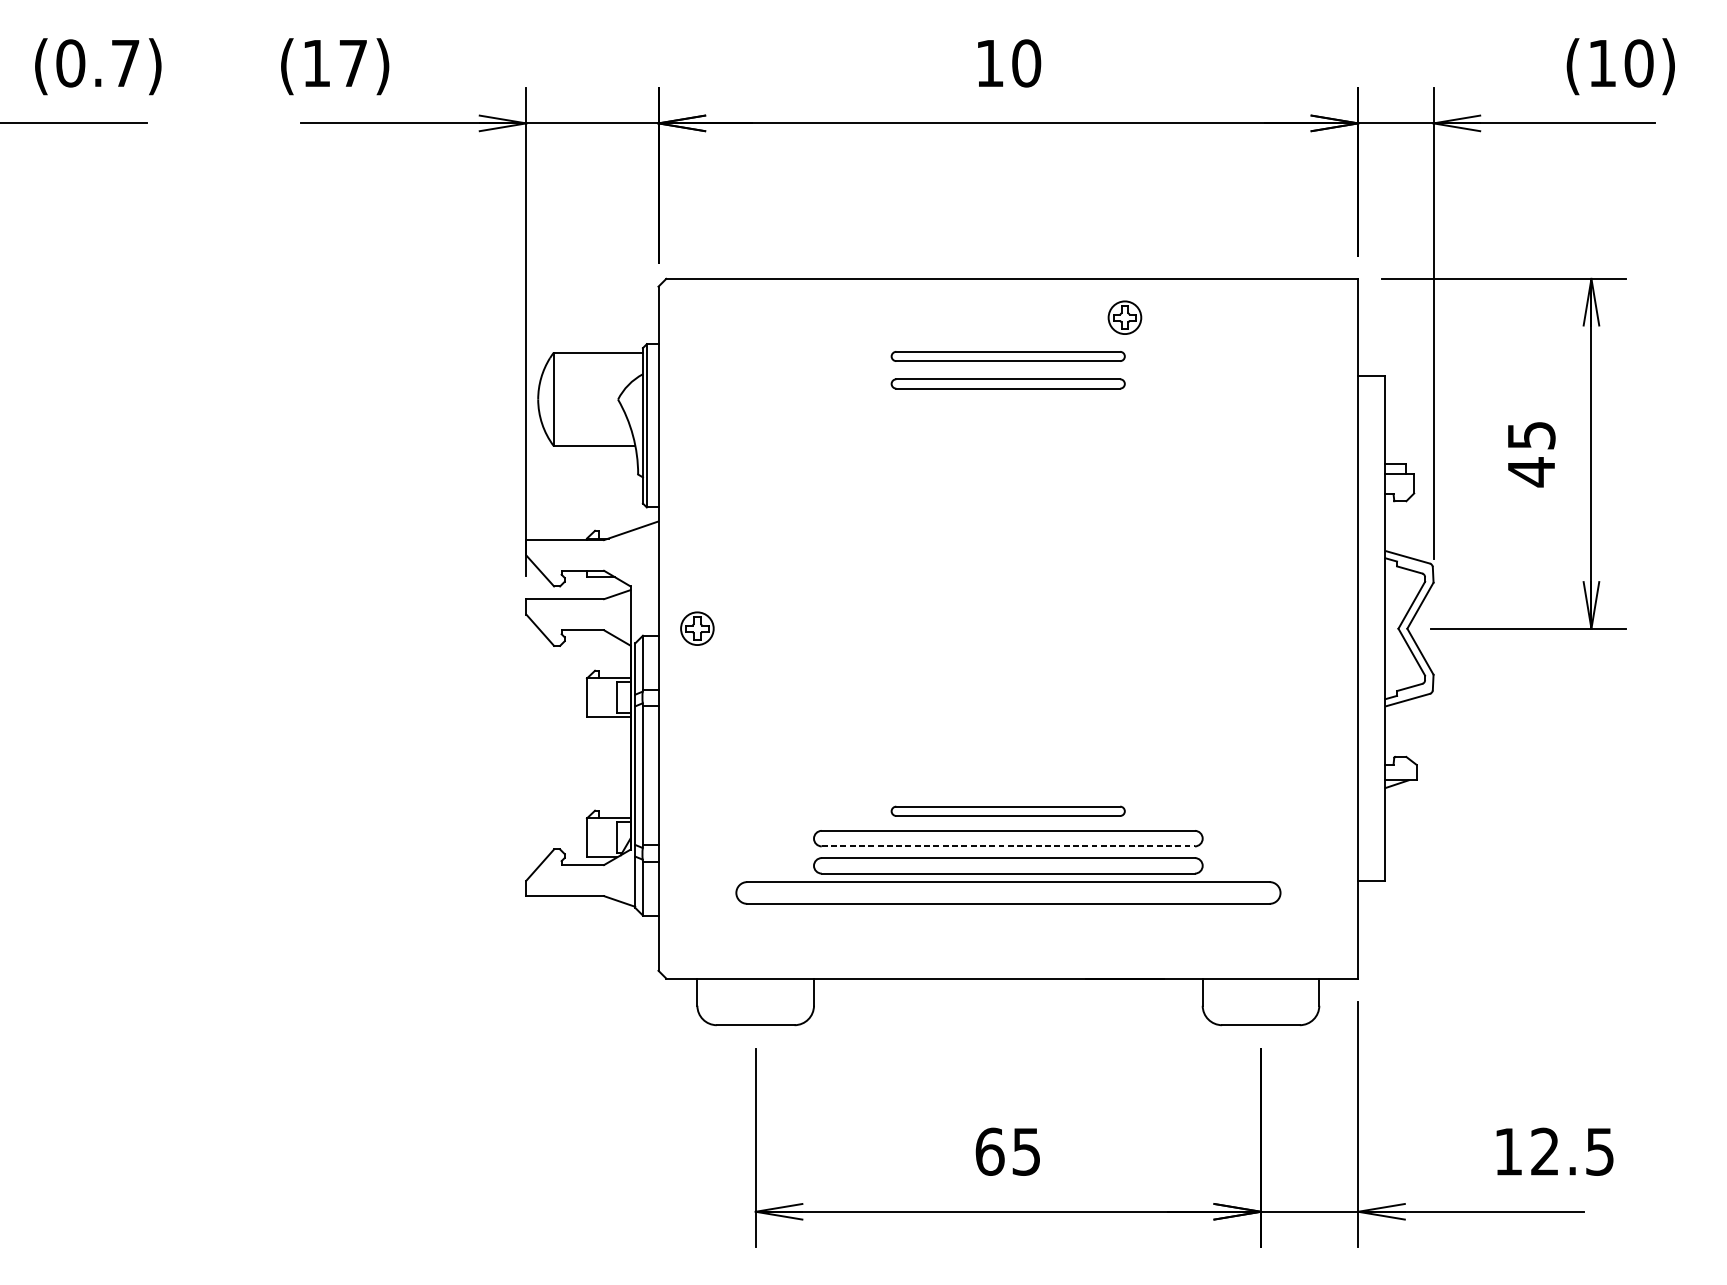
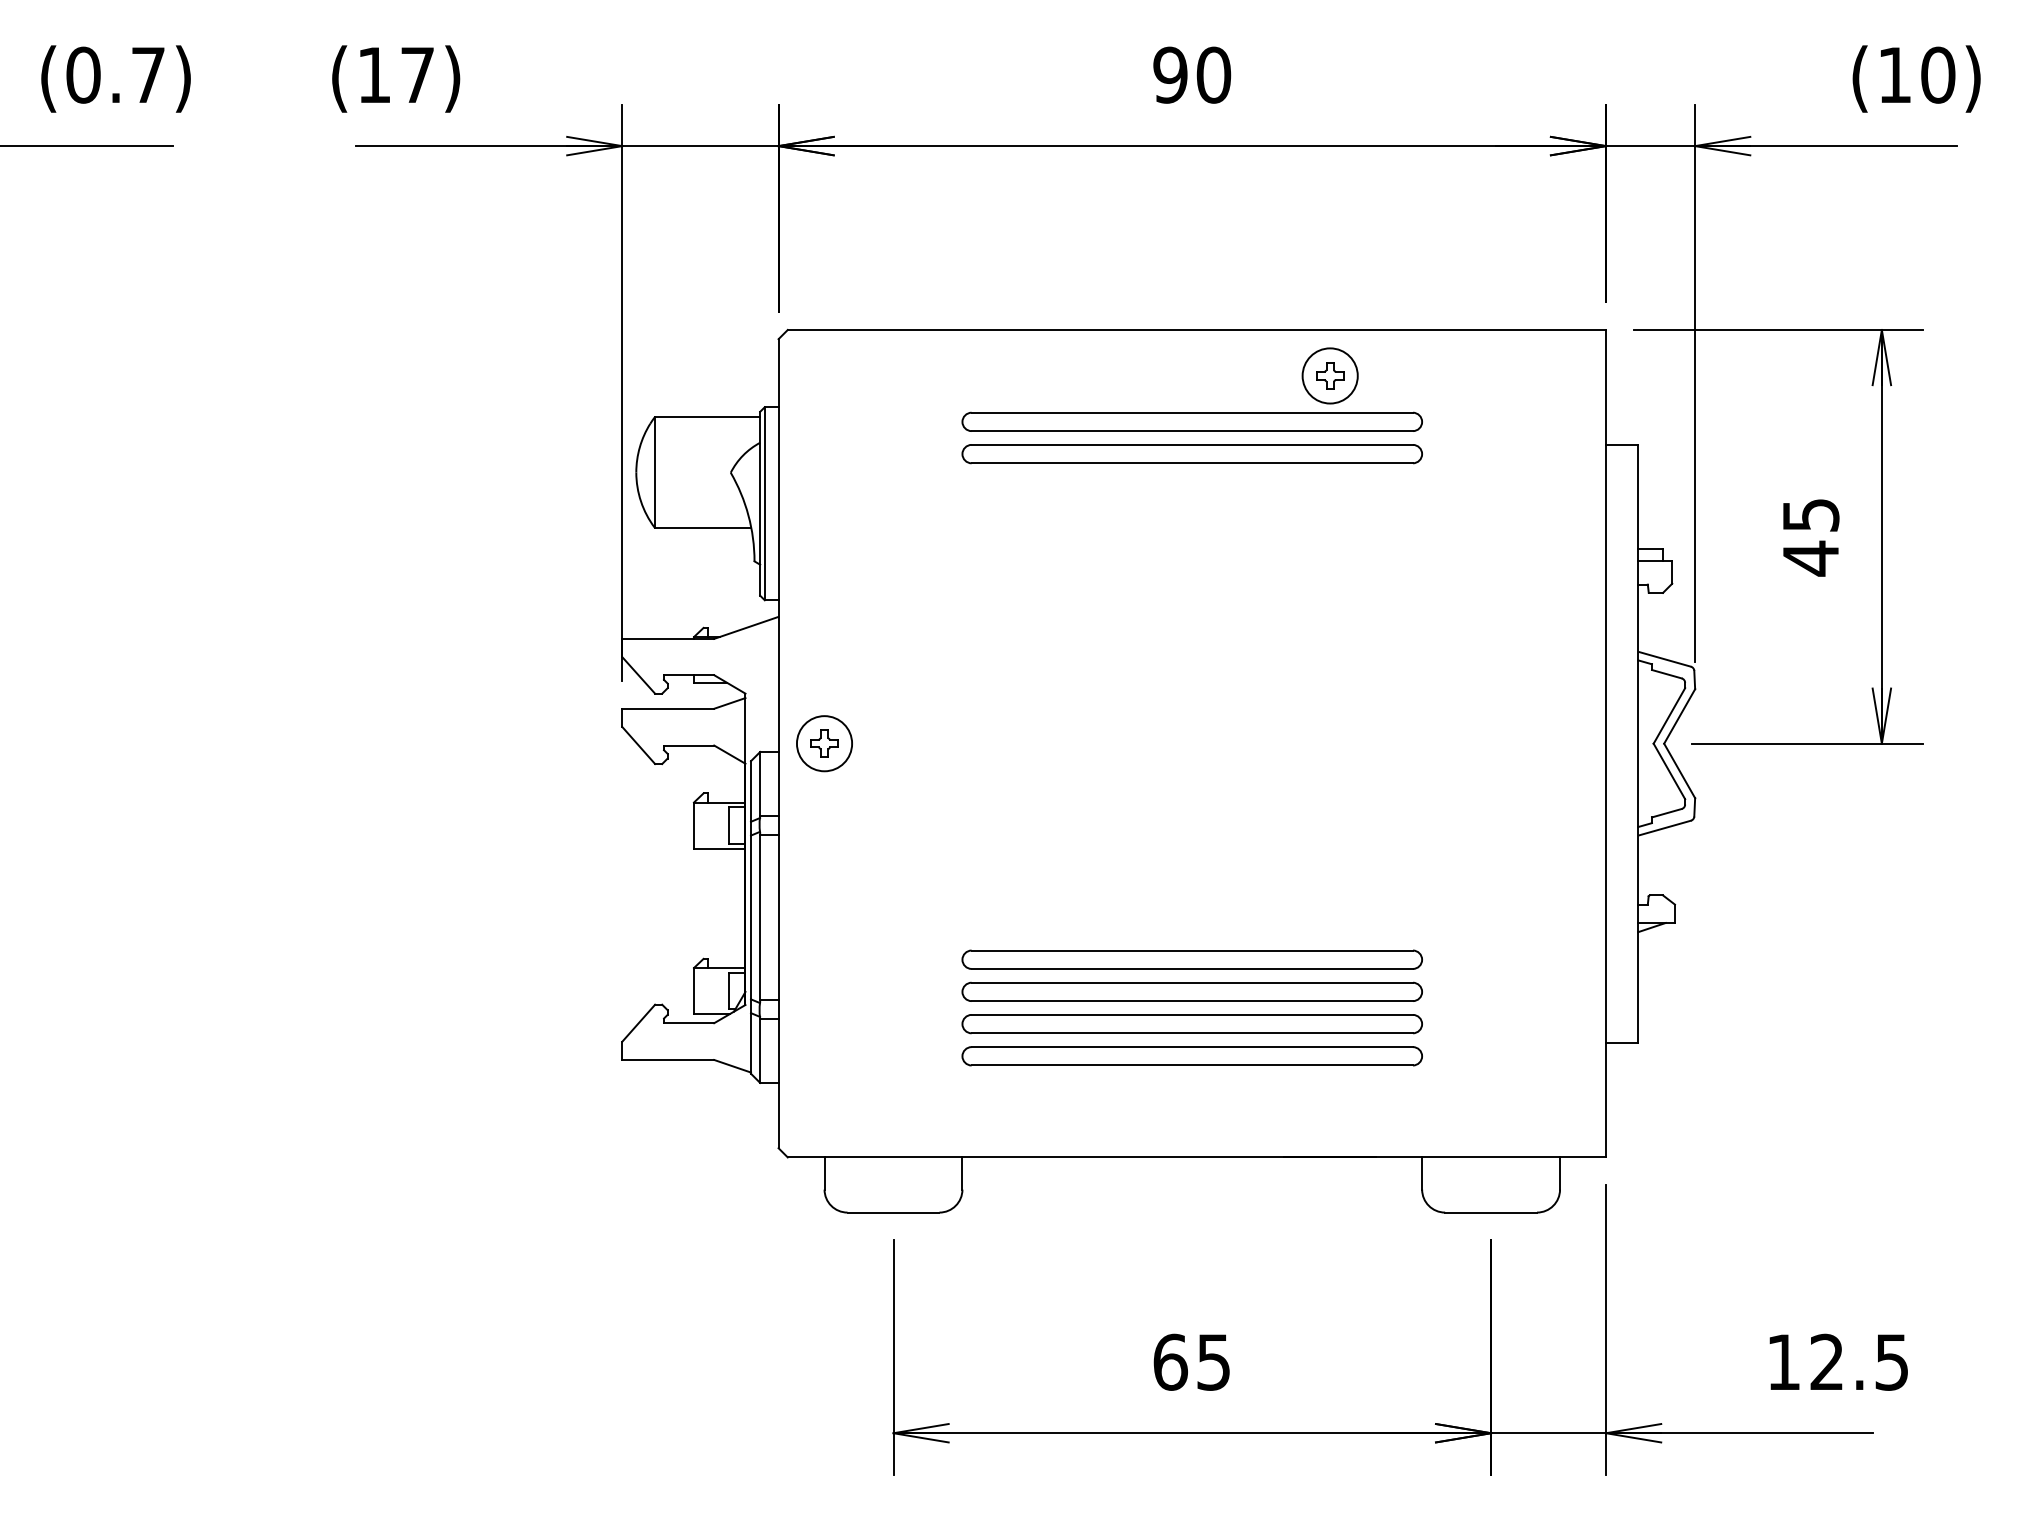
text: (989, 62) -> (1170, 74), 10 -> 90
circle: (1124, 317) -> (1329, 375), size x1.43
part: (1007, 356) -> (1191, 421), size x1.67
part: (1007, 384) -> (1191, 454), size x1.67
circle: (697, 628) -> (824, 743), size x1.43
part: (1007, 811) -> (1191, 959), size x1.67
line: (1008, 846) -> (1192, 1001), dashed -> solid
part: (1007, 893) -> (1191, 1056), size x0.71

